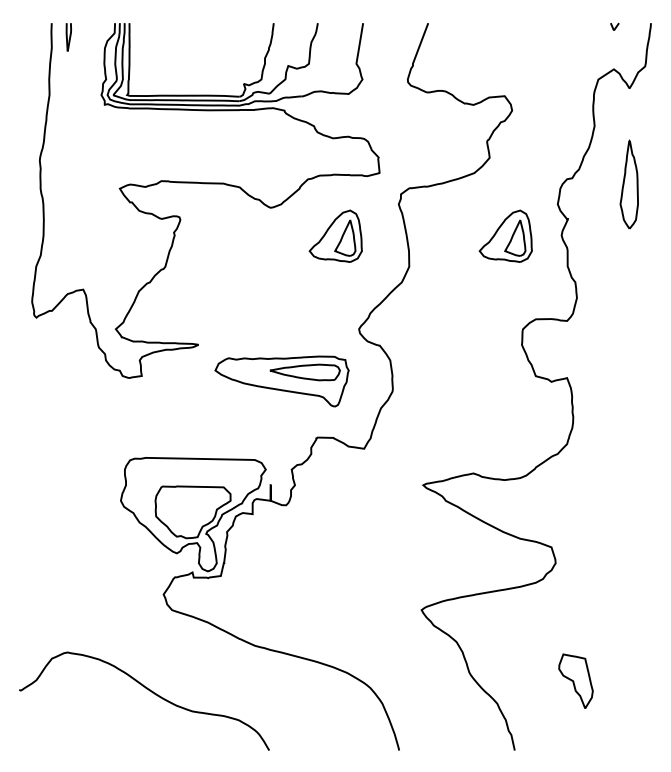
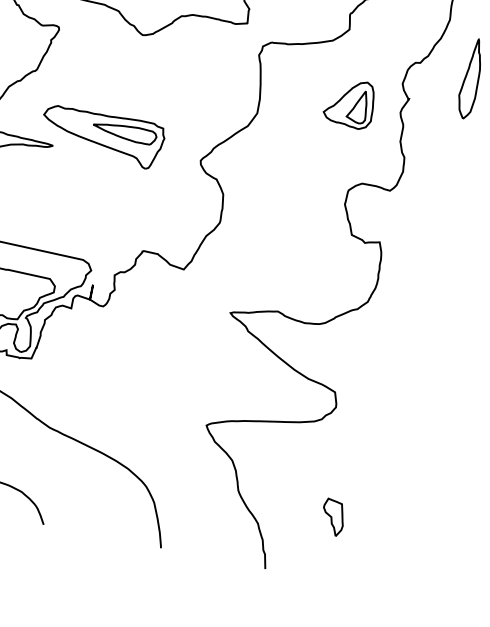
part: (335, 235) -> (196, 71), removed
part: (281, 381) -> (101, 136), moved
part: (576, 680) -> (333, 516), size x0.71

